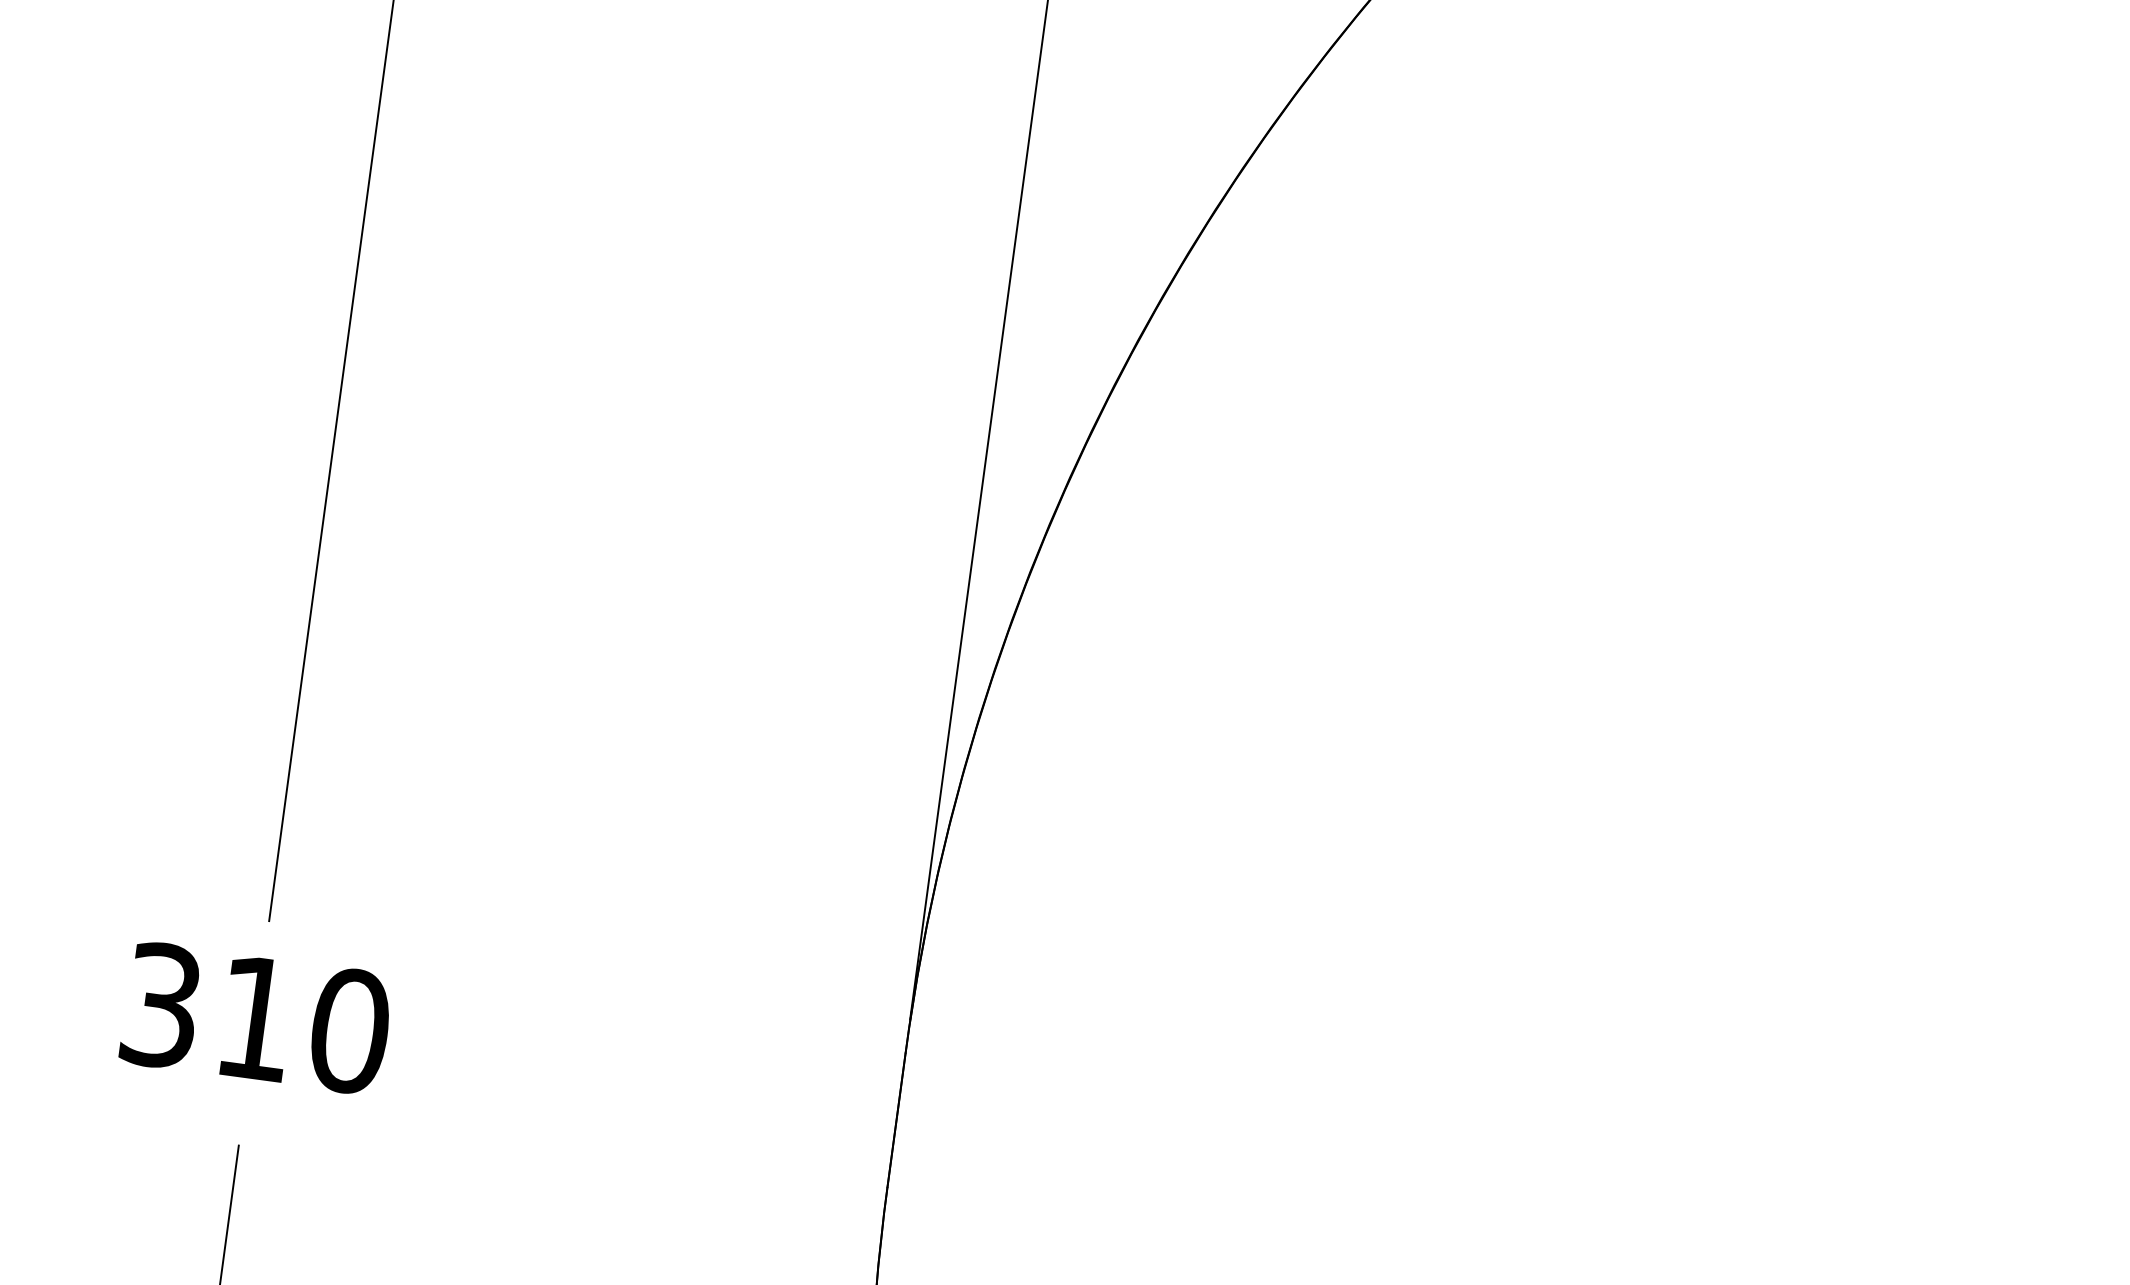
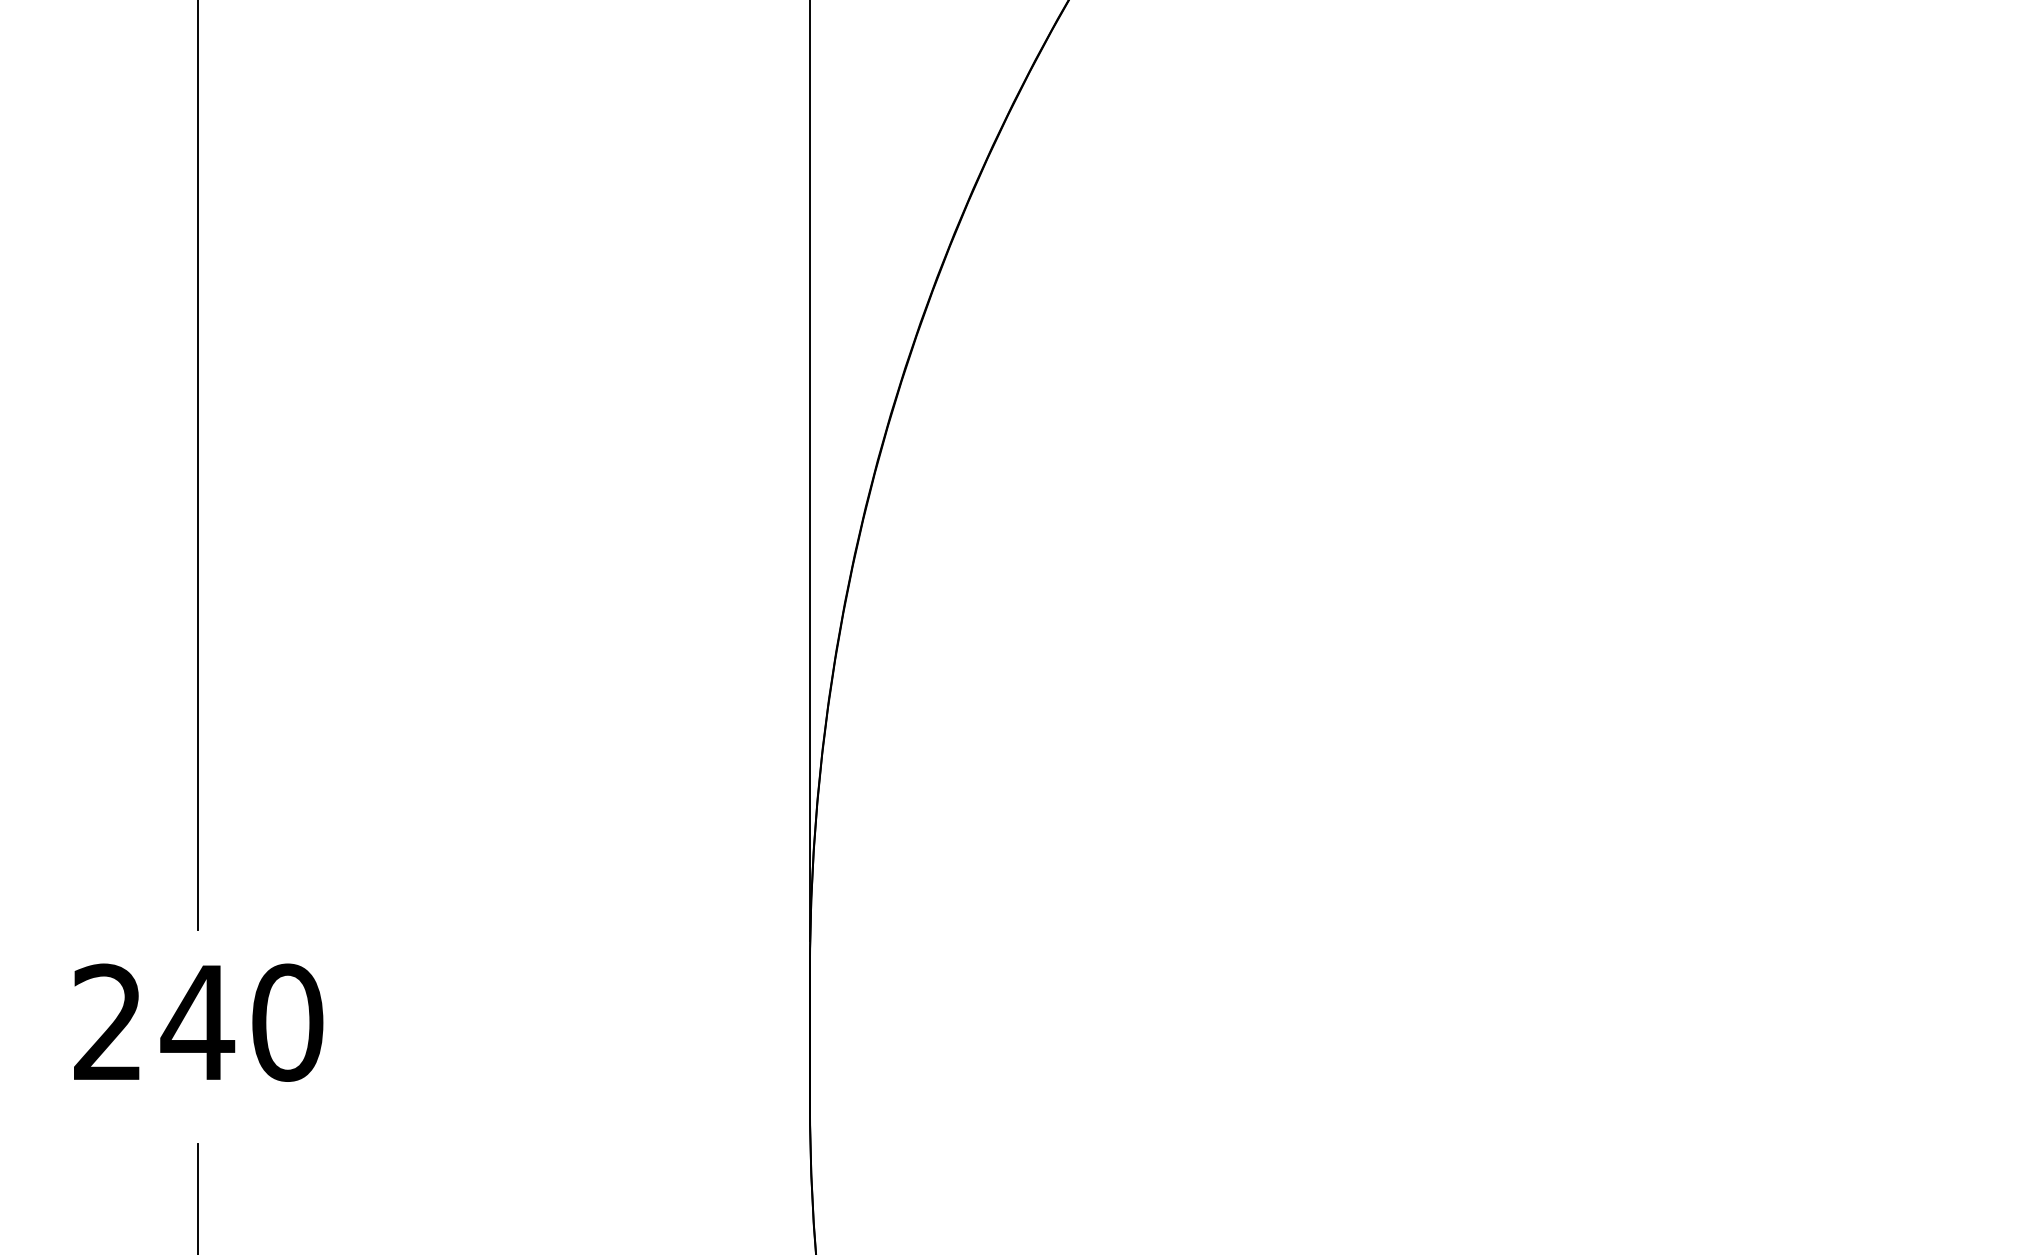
text: (210, 1011) -> (154, 1022), 310 -> 240

